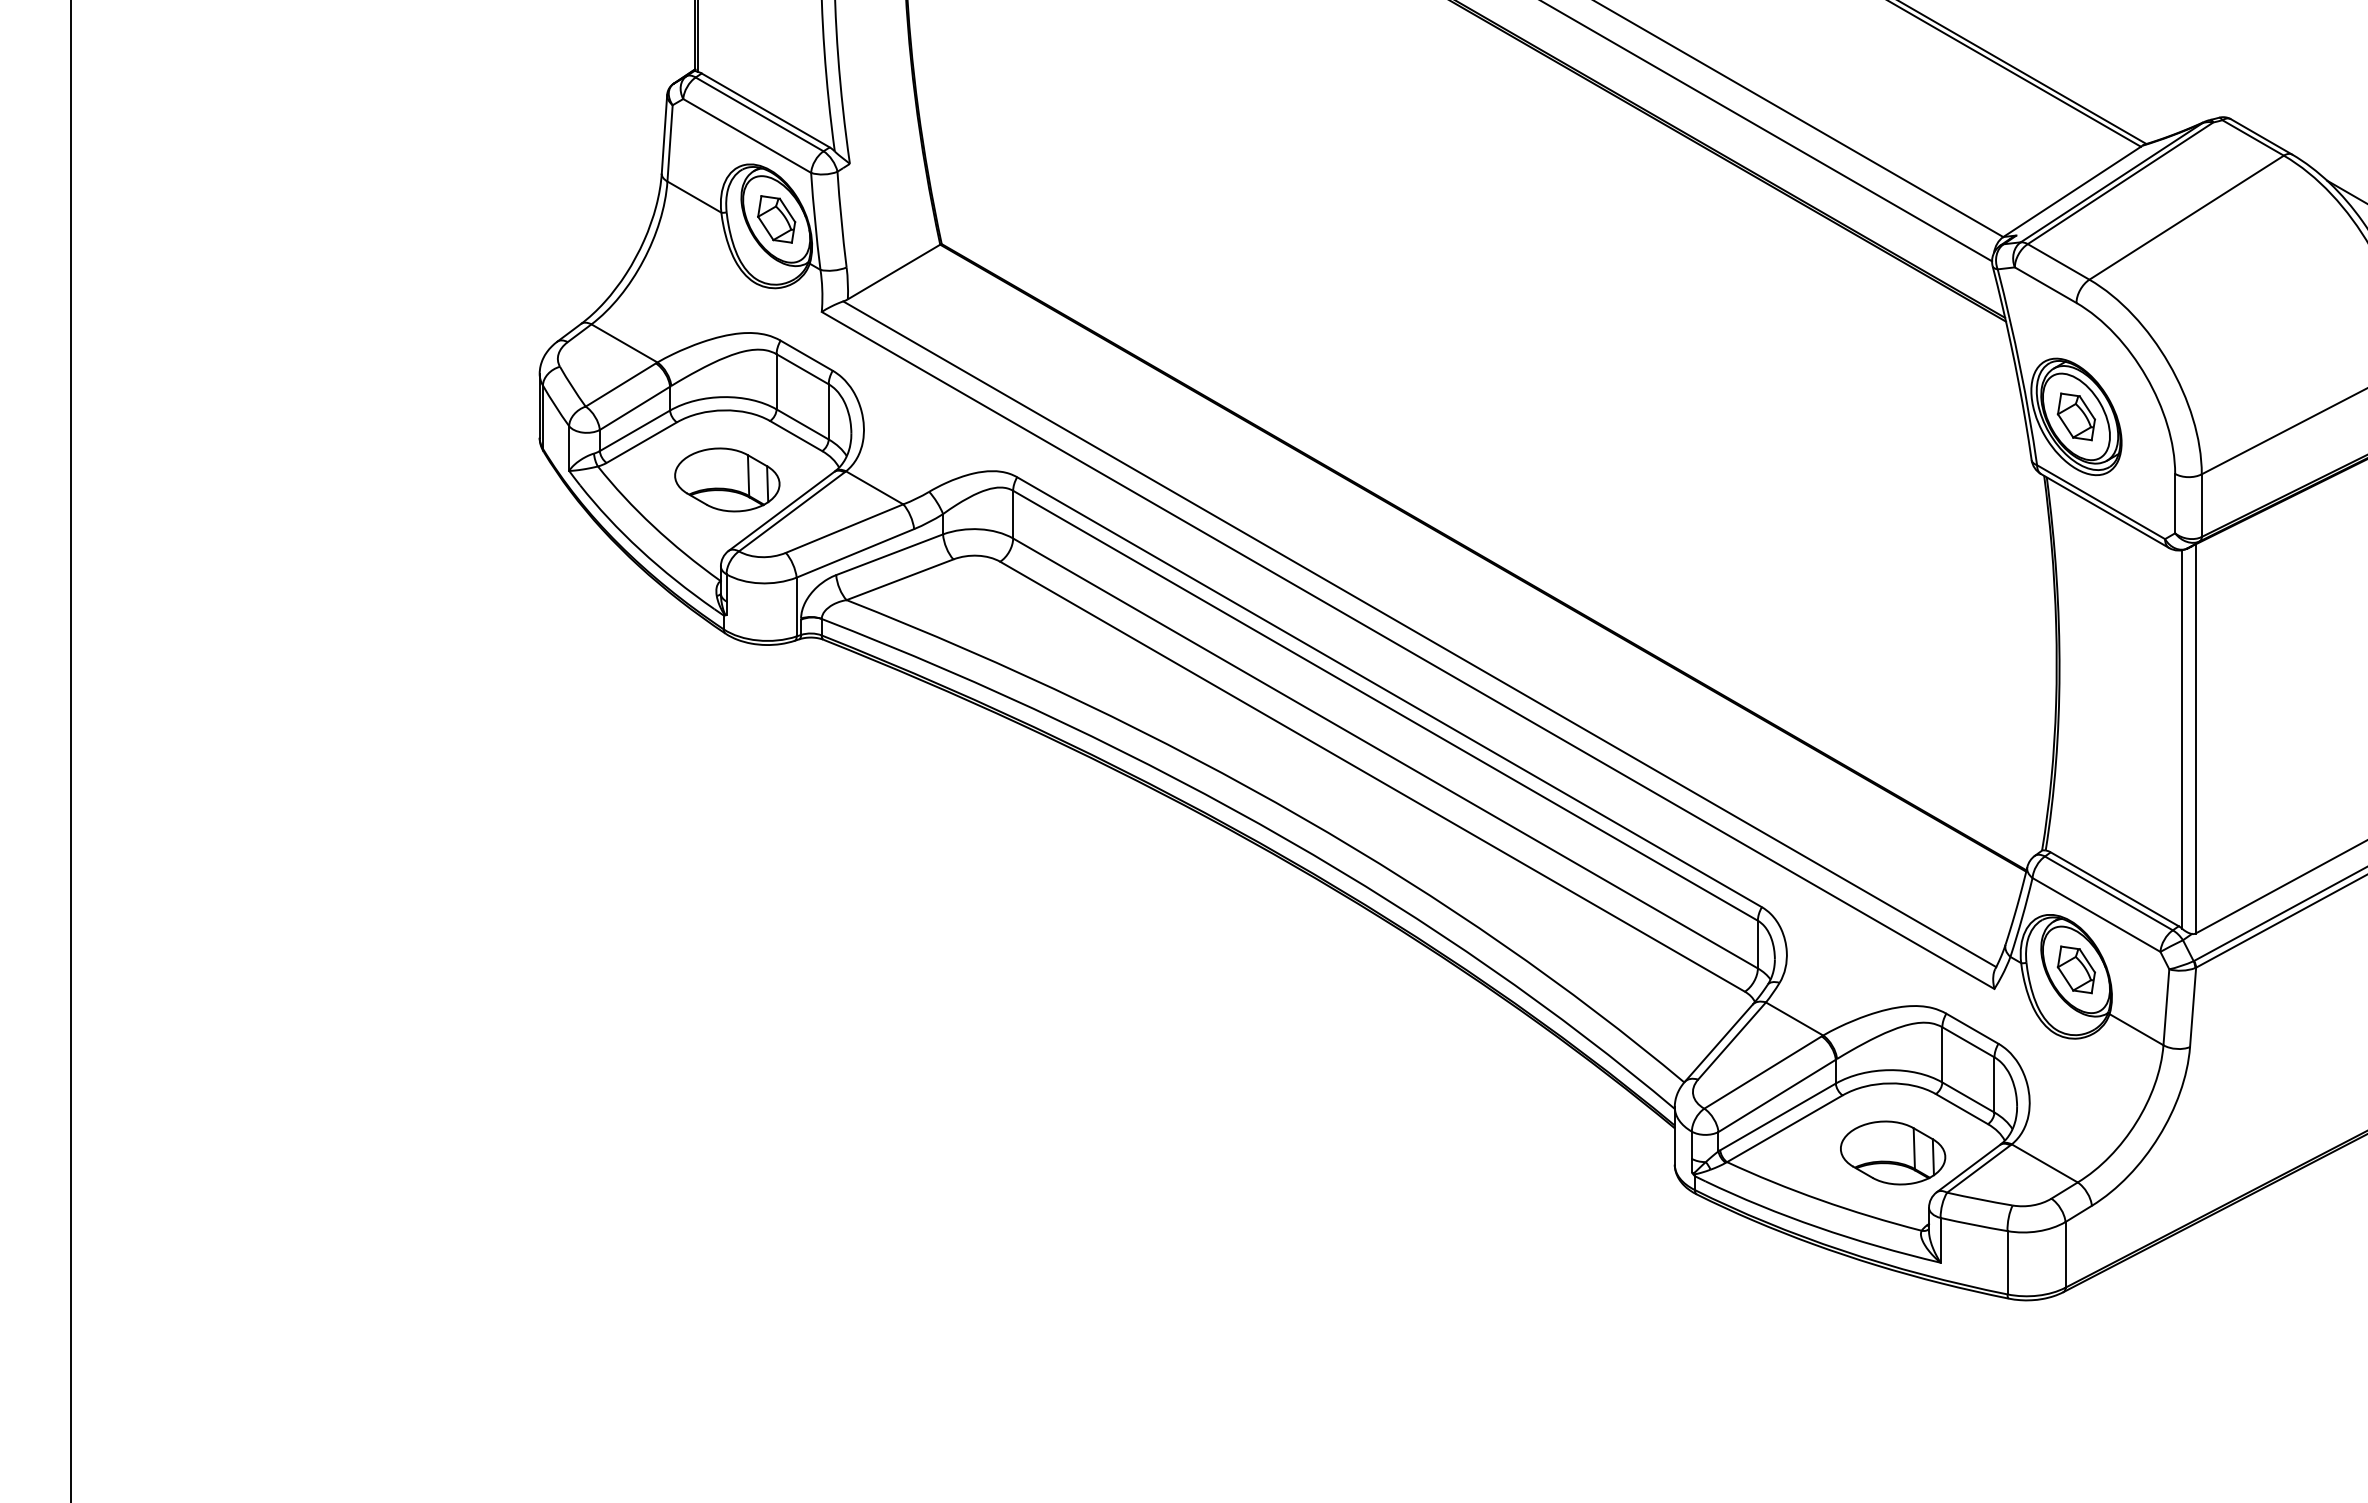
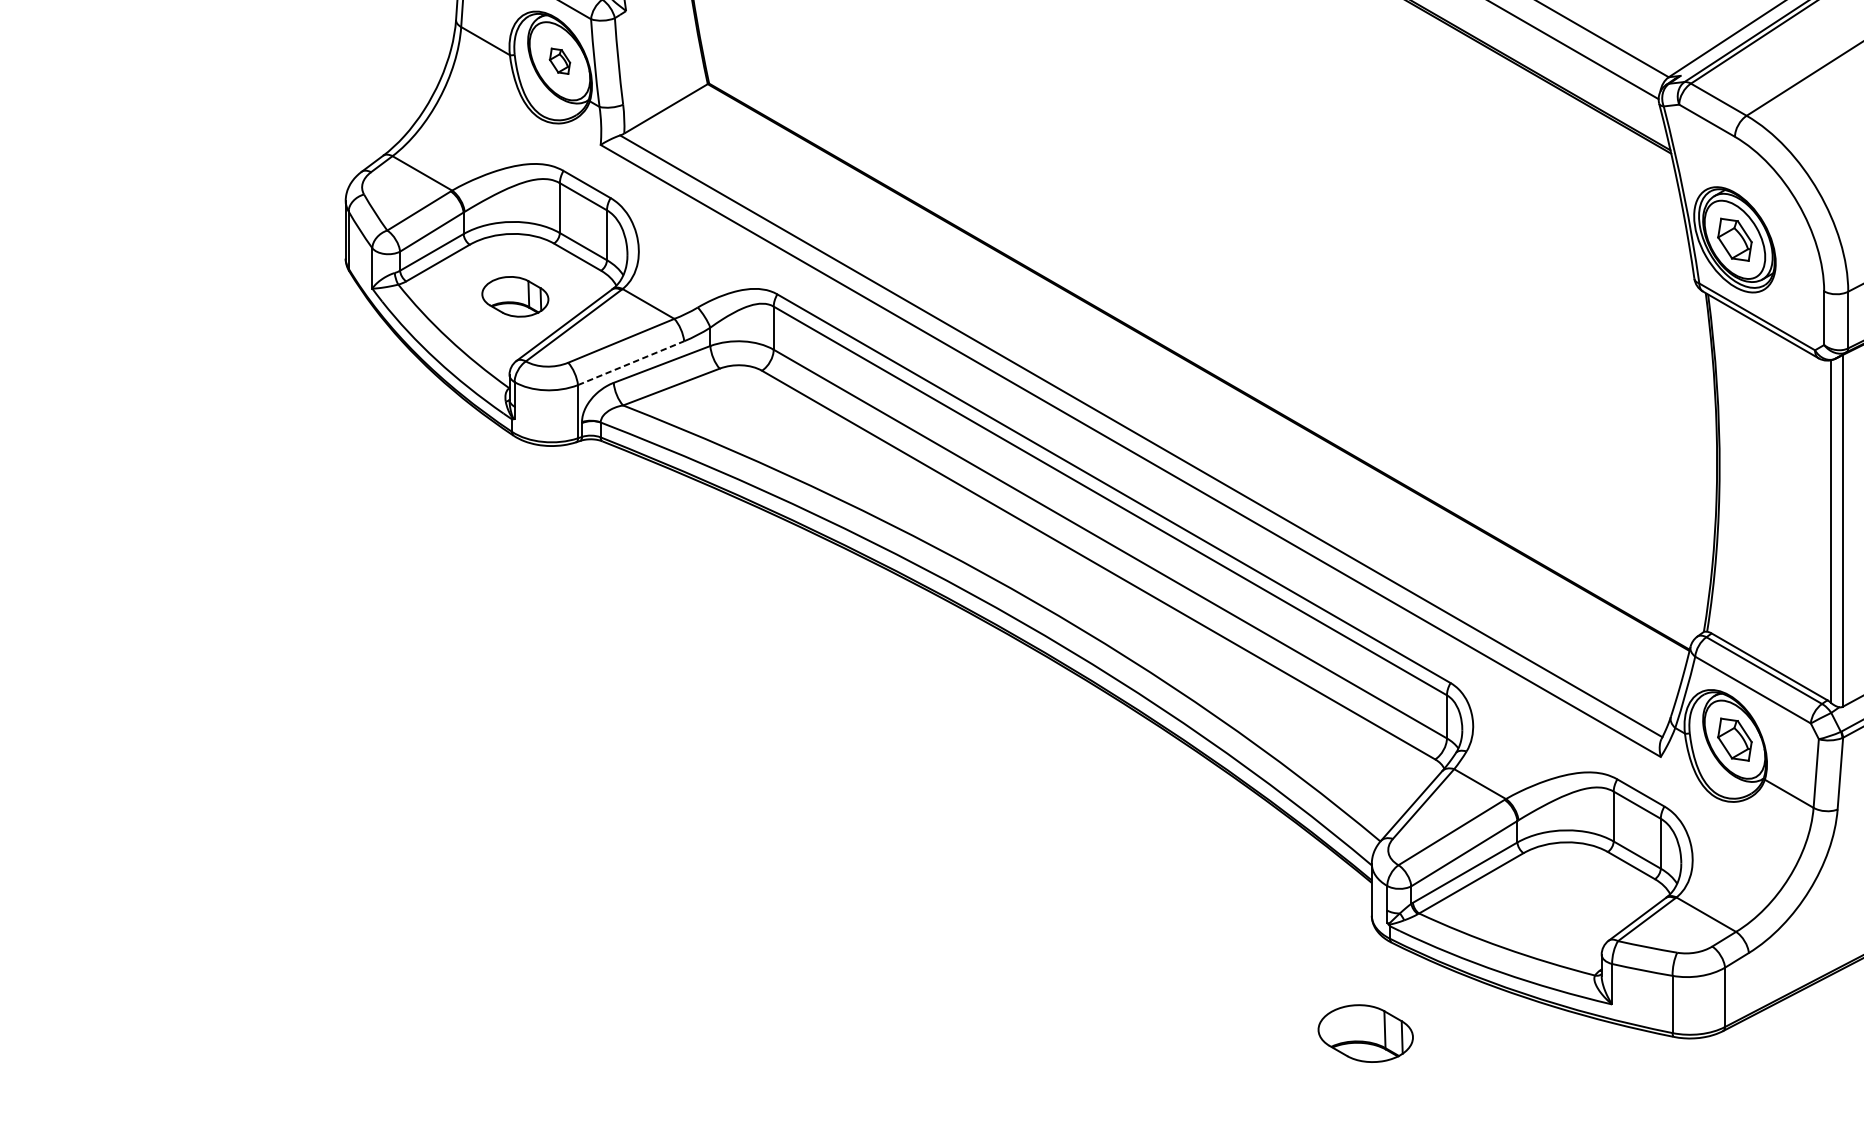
part: (776, 219) -> (559, 61), size x0.6
part: (727, 479) -> (515, 296), size x0.7
line: (855, 553) -> (631, 363), solid -> dashed
part: (1893, 1152) -> (1366, 1033), moved

